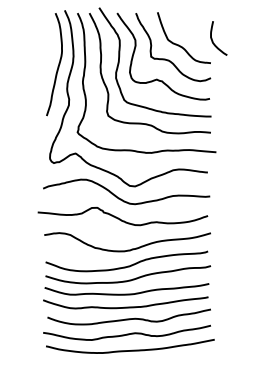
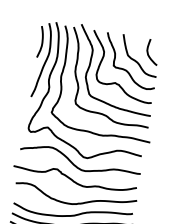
curve: (49, 39) -> (41, 41), added
curve: (213, 40) -> (148, 53), moved

